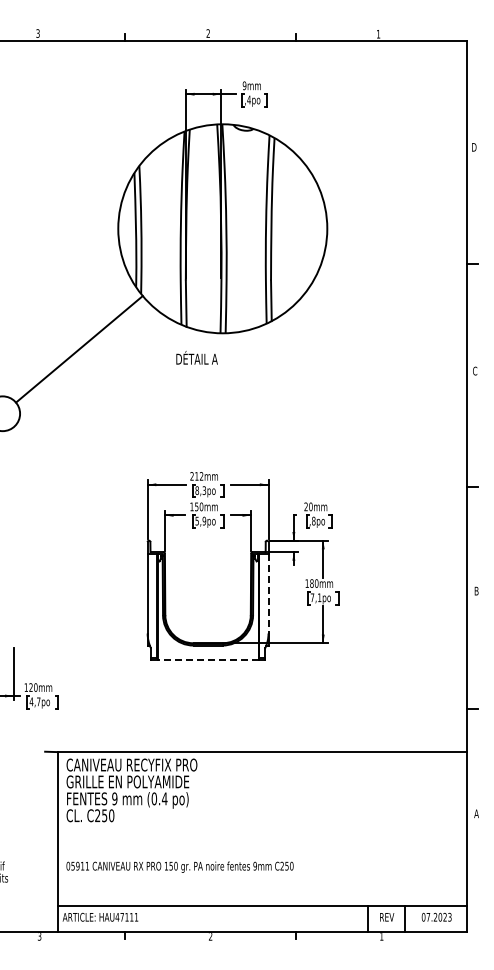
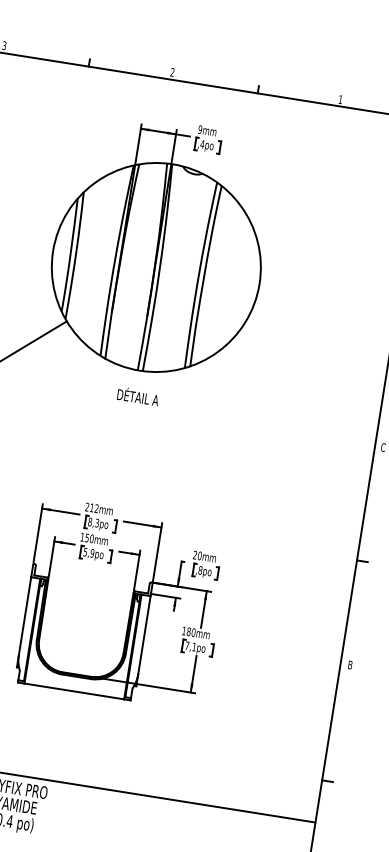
text: (196, 357) -> (137, 395), moved
line: (268, 593) -> (144, 634), dashed -> solid
line: (207, 660) -> (73, 691), dashed -> solid

